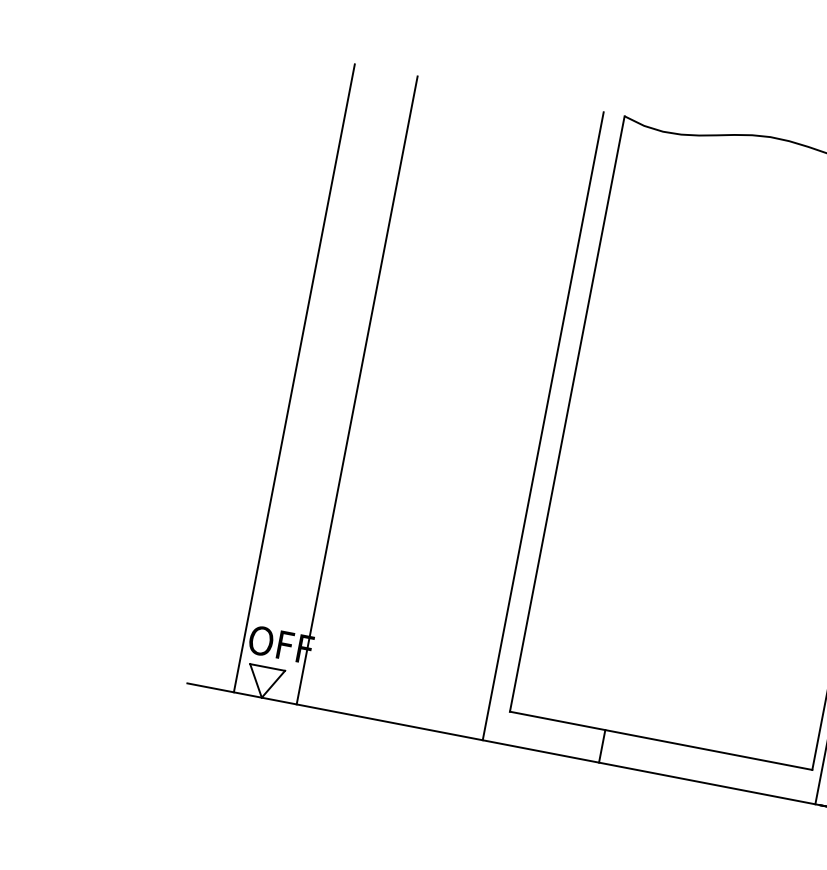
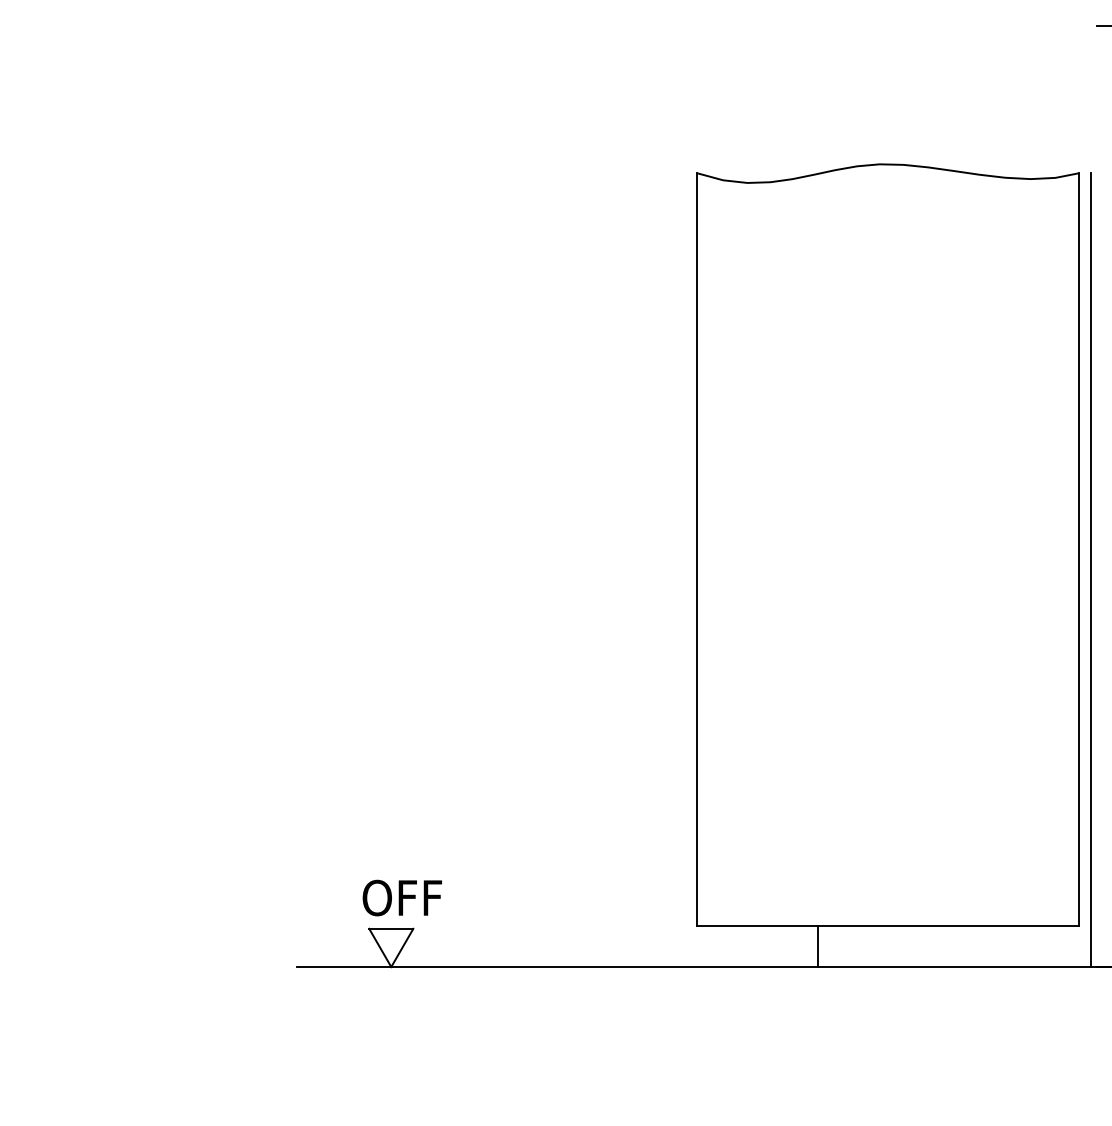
line: (294, 378) -> (356, 570), removed
line: (357, 390) -> (435, 570), removed
line: (543, 426) -> (670, 570), removed

